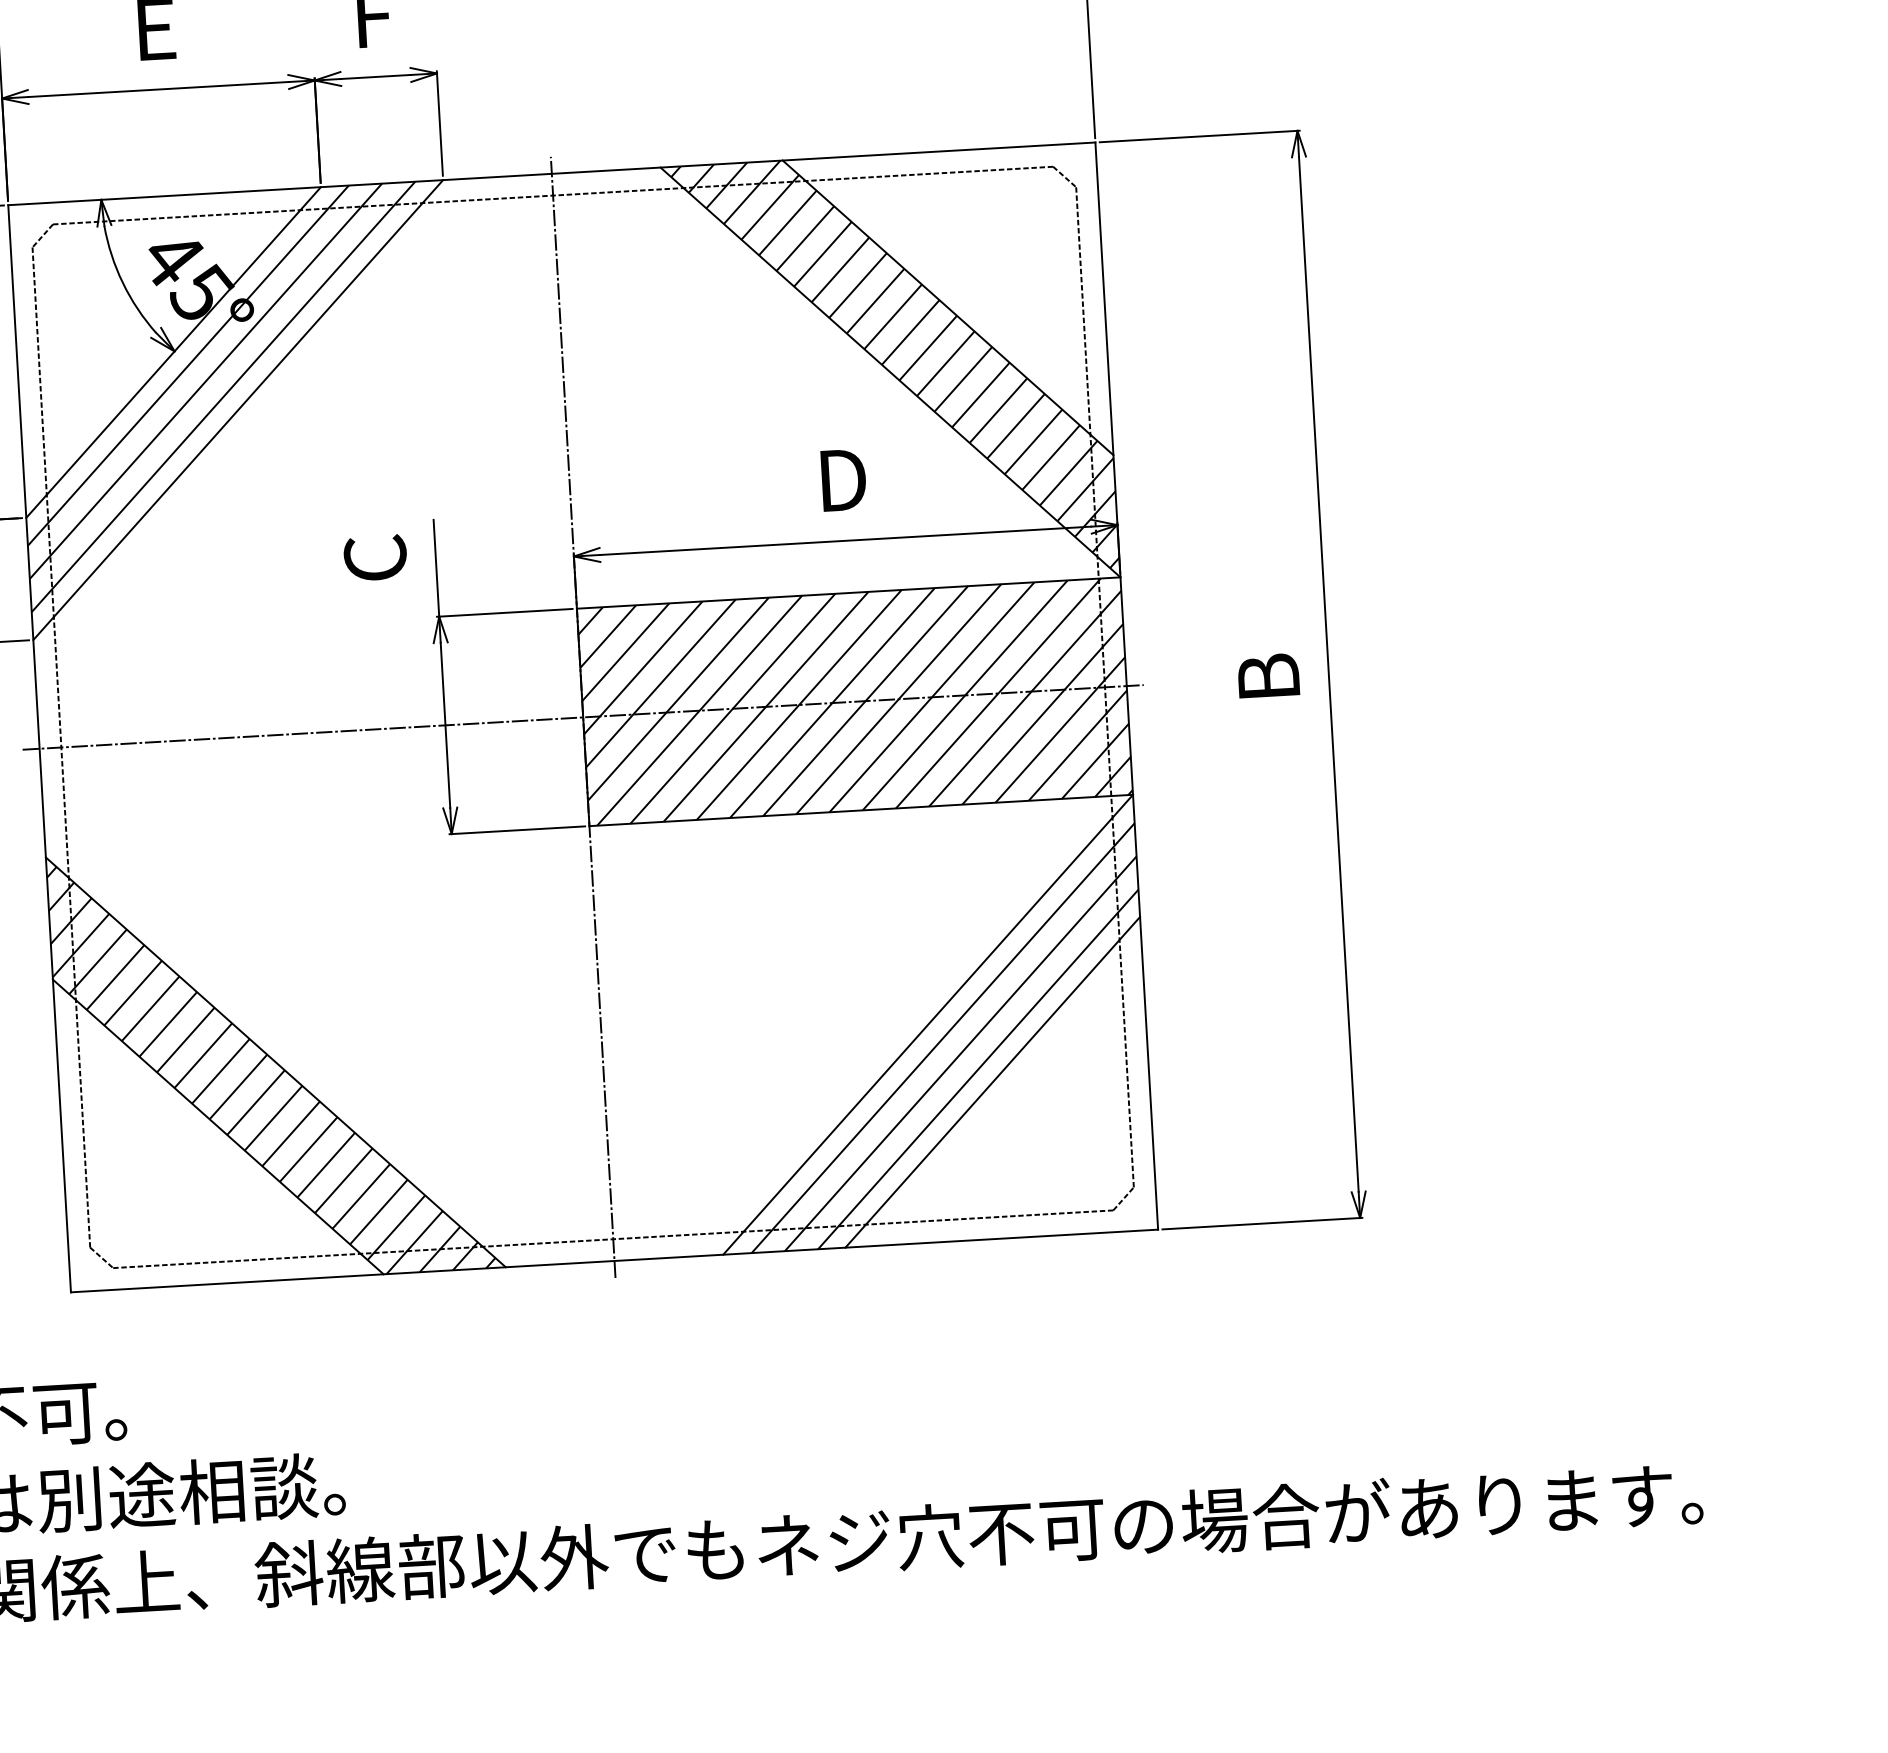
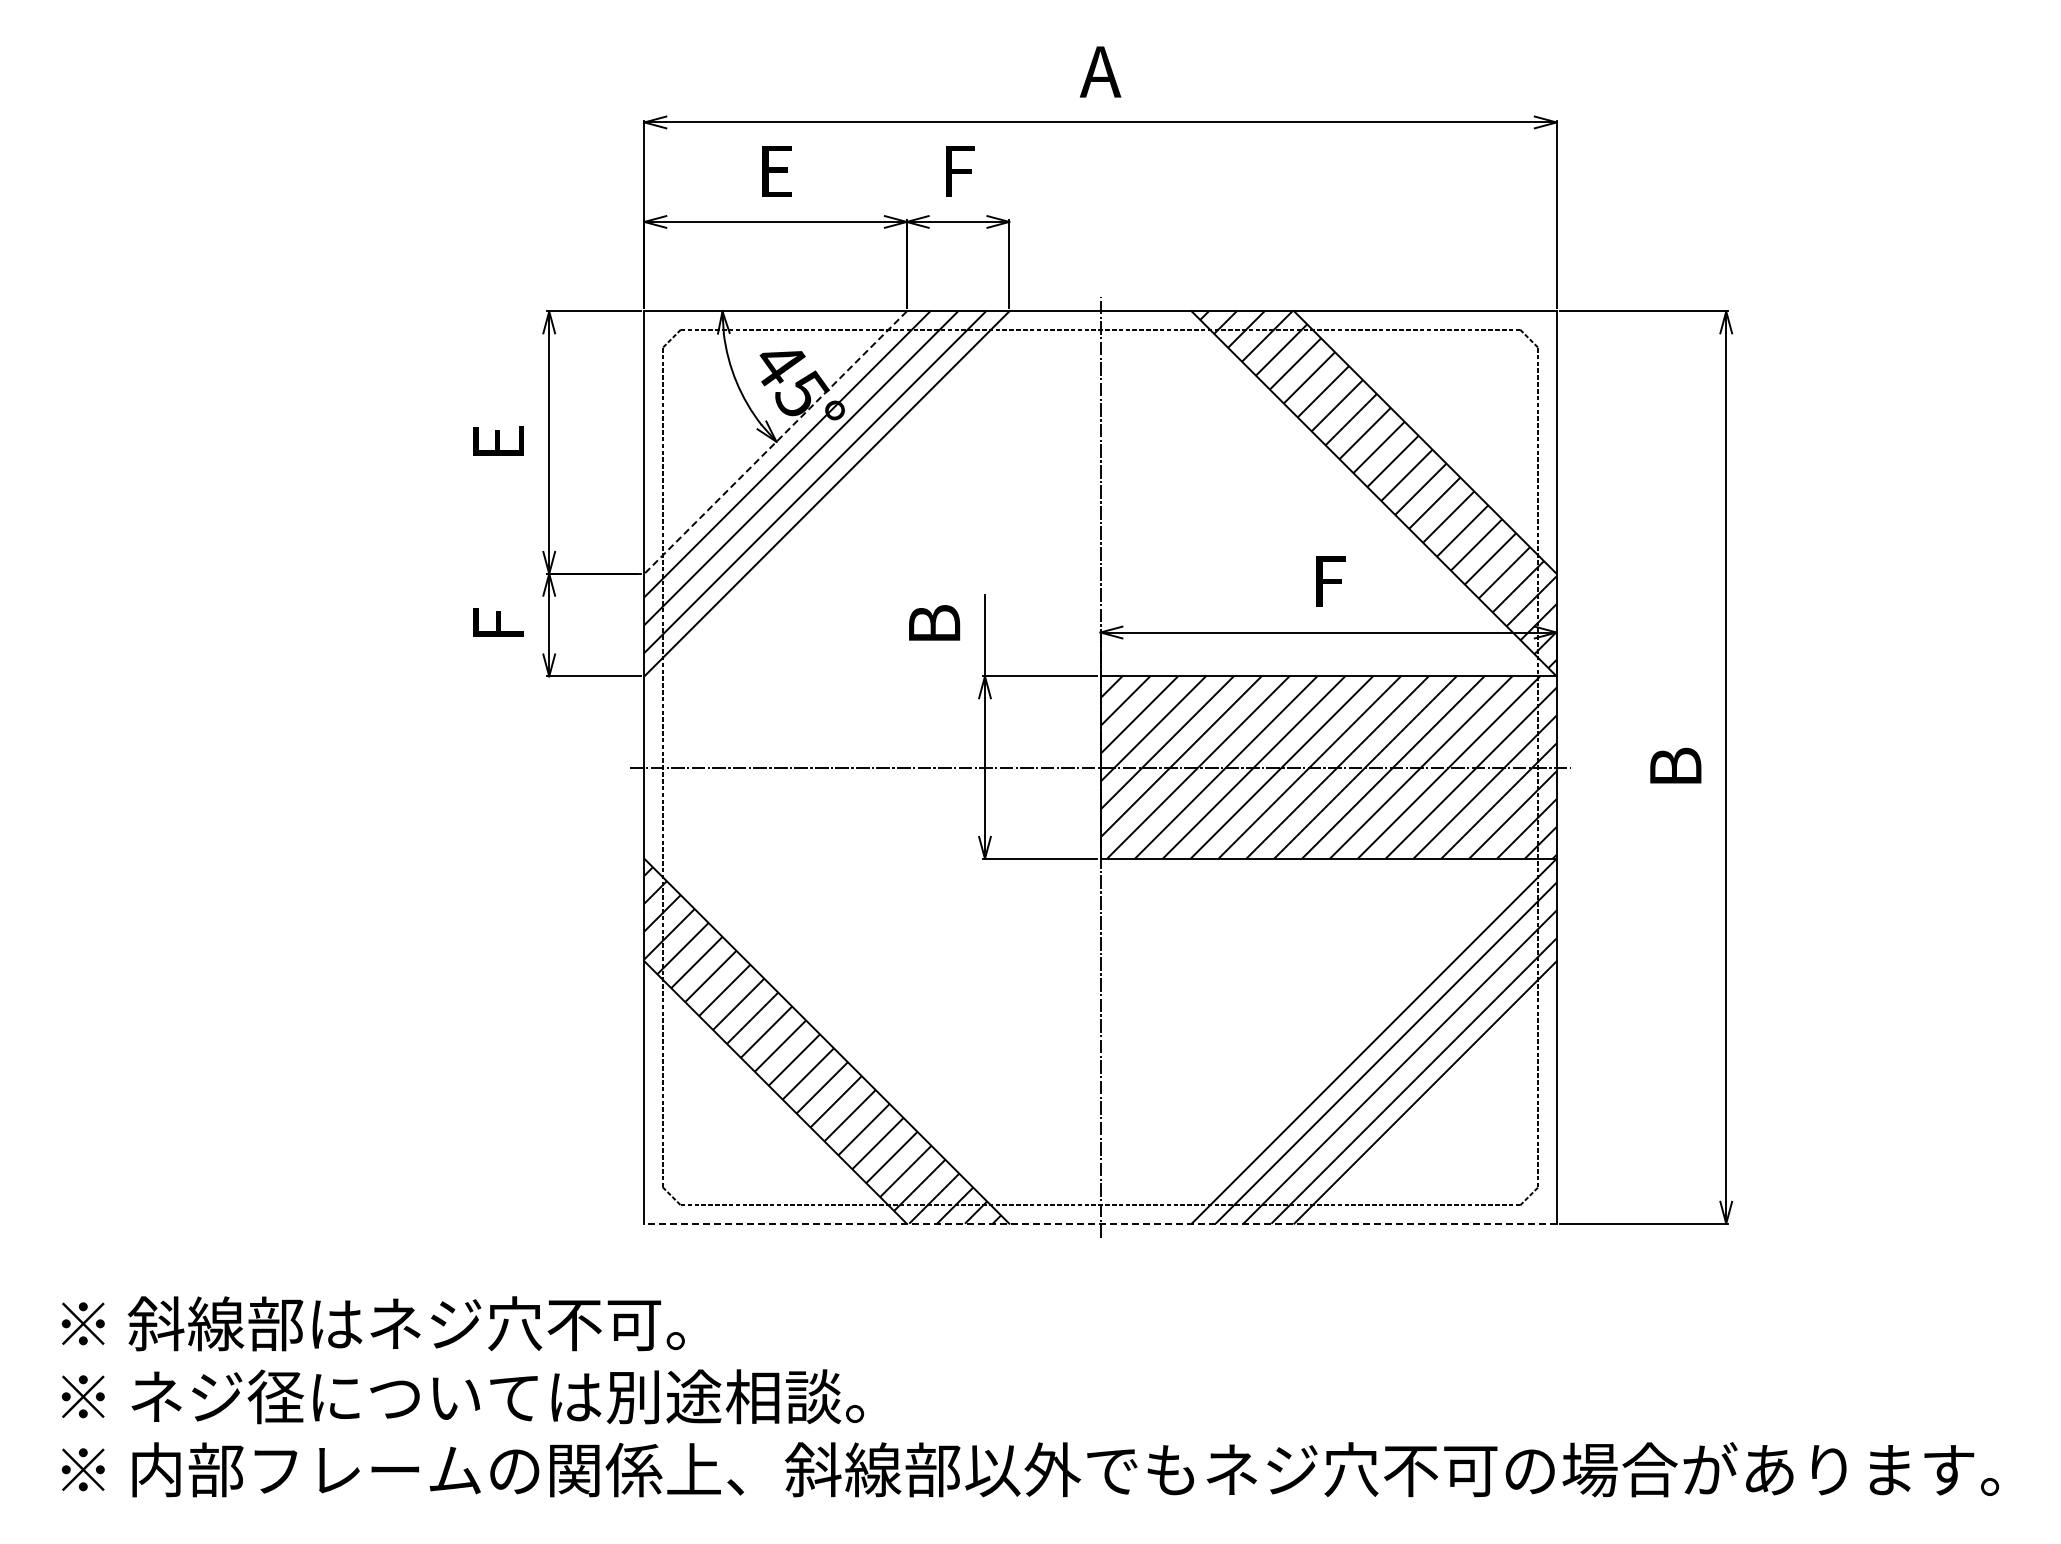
line: (173, 352) -> (775, 442), solid -> dashed
text: (843, 479) -> (1329, 581), D -> F
text: (375, 557) -> (934, 623), C -> B
line: (614, 1260) -> (1100, 1223), solid -> dashed

